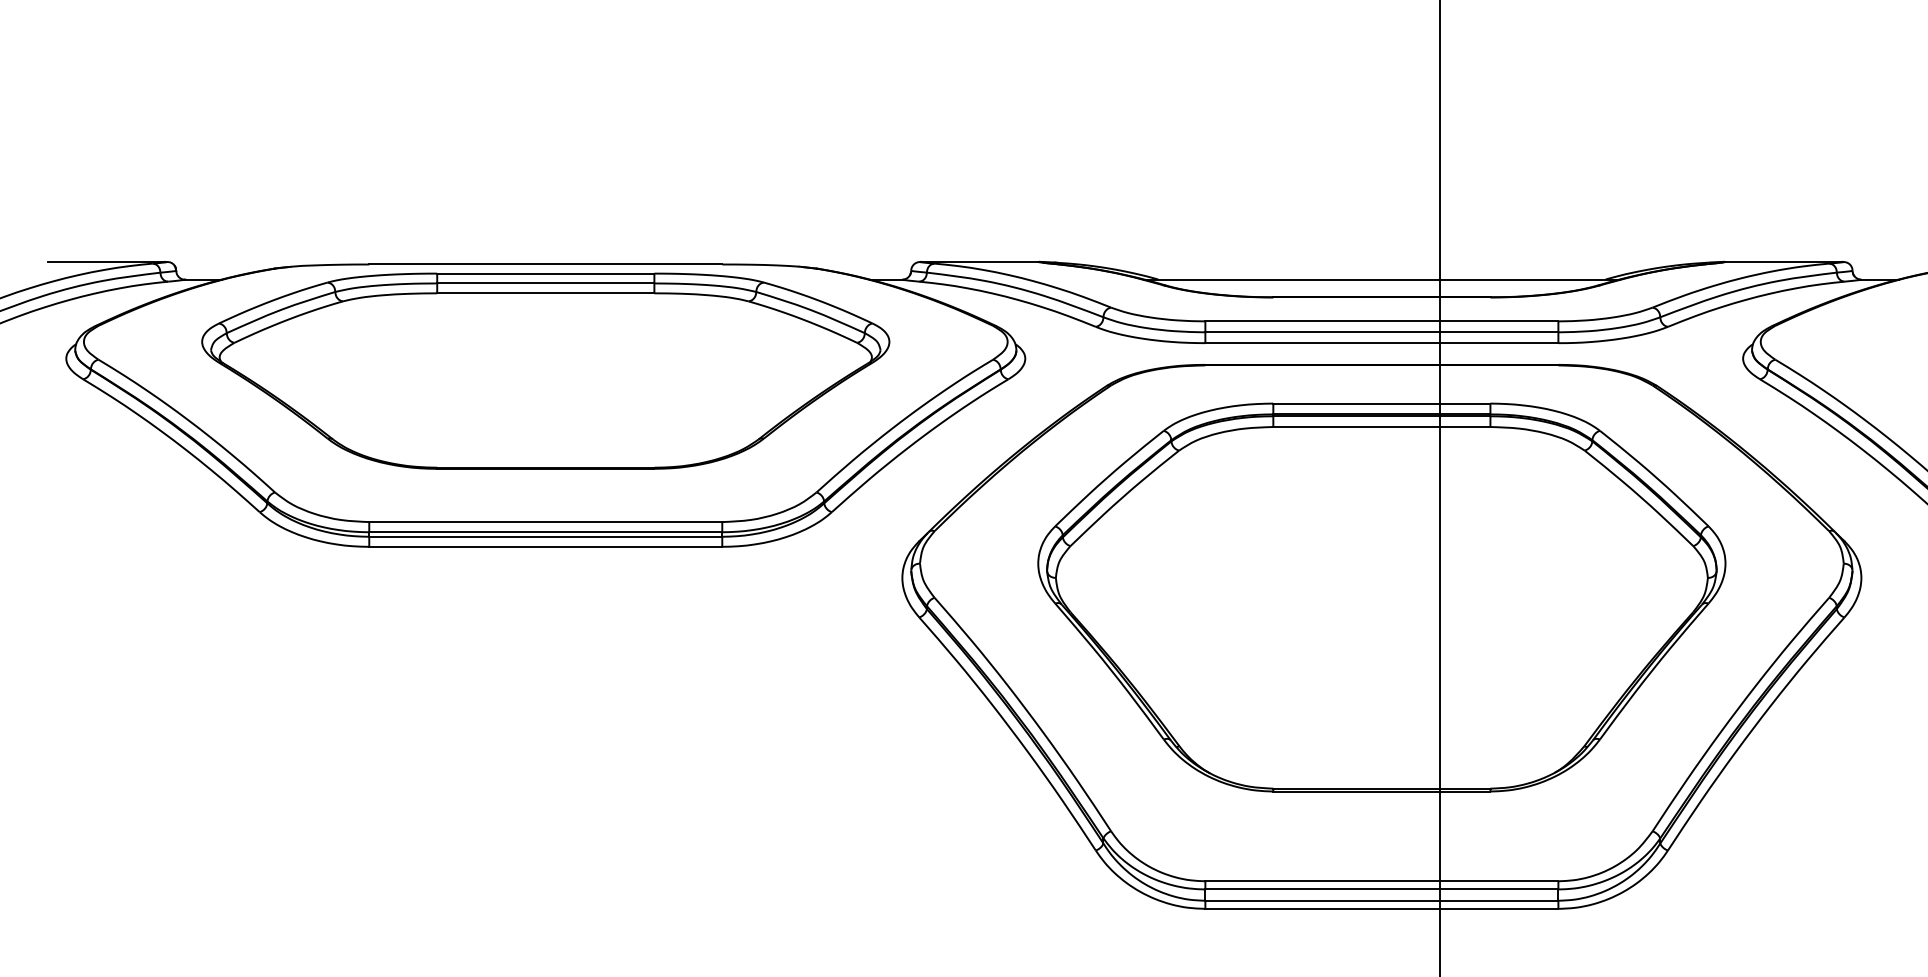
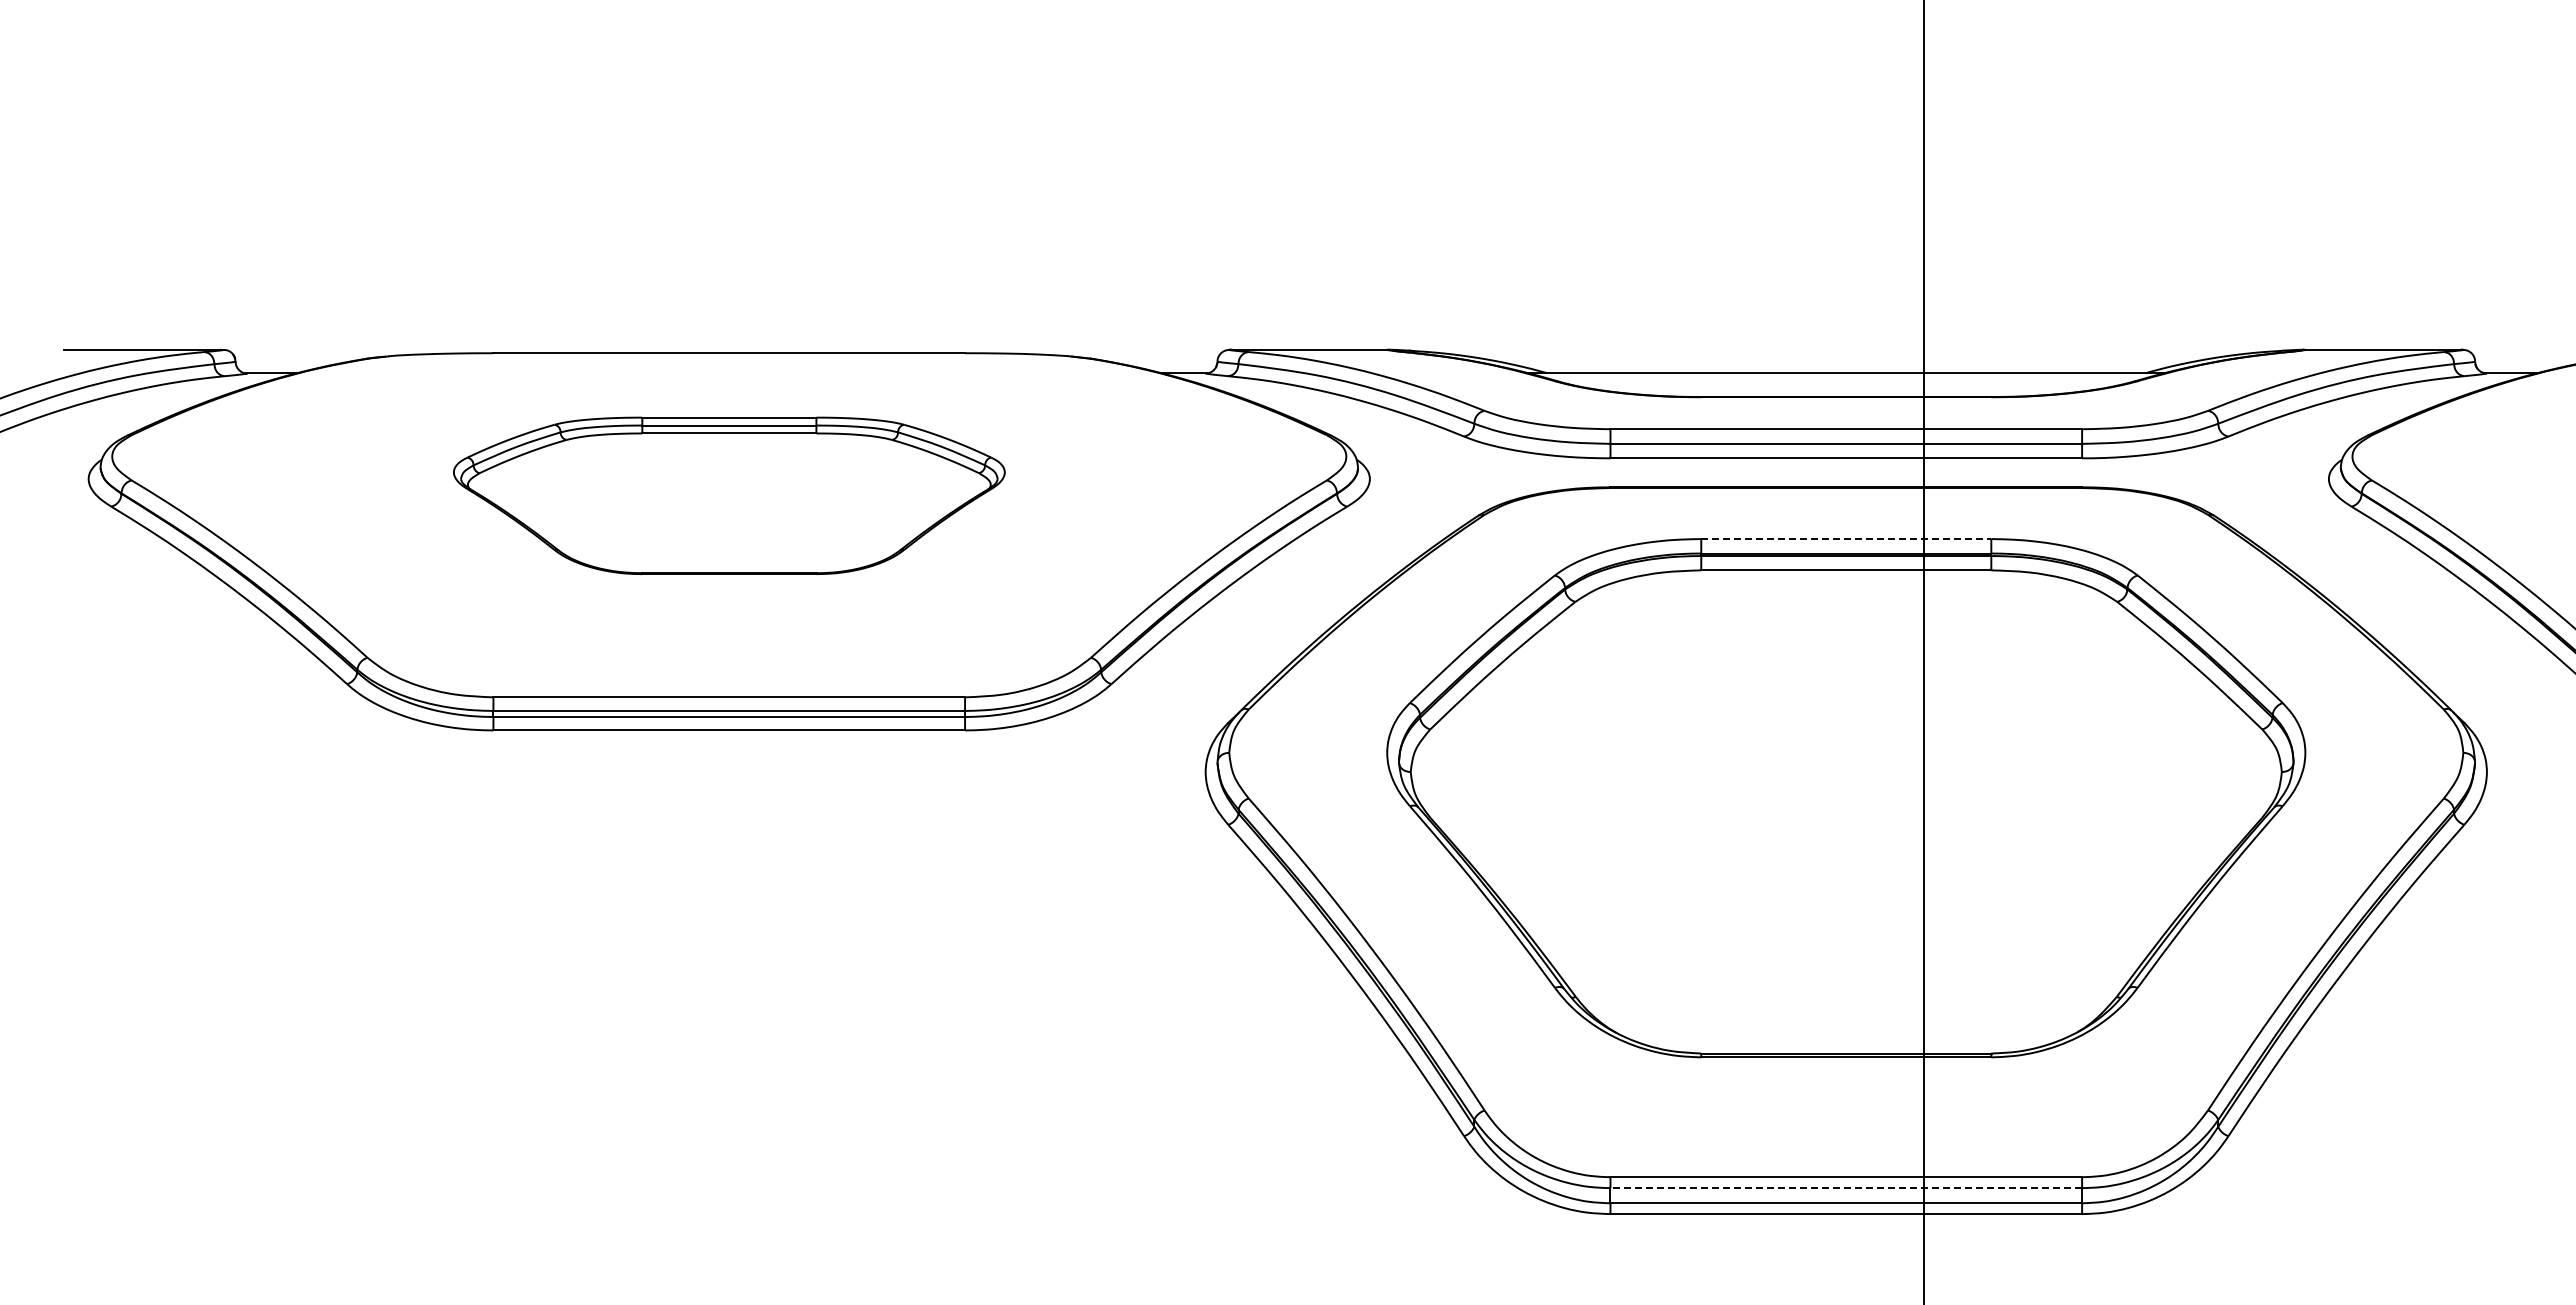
part: (545, 370) -> (729, 495), size x0.6
line: (1382, 403) -> (1846, 539), solid -> dashed
line: (1382, 889) -> (1846, 1188), solid -> dashed

